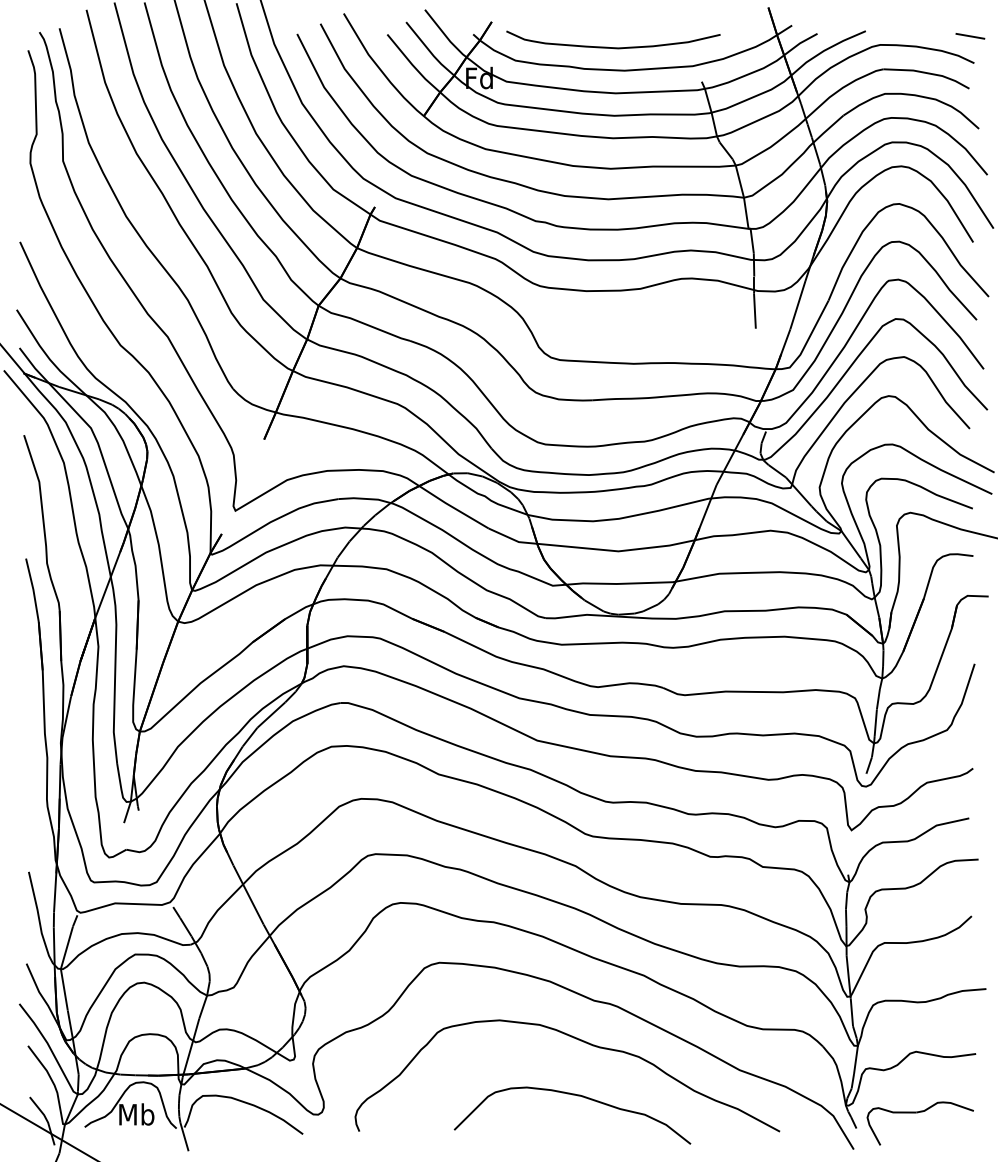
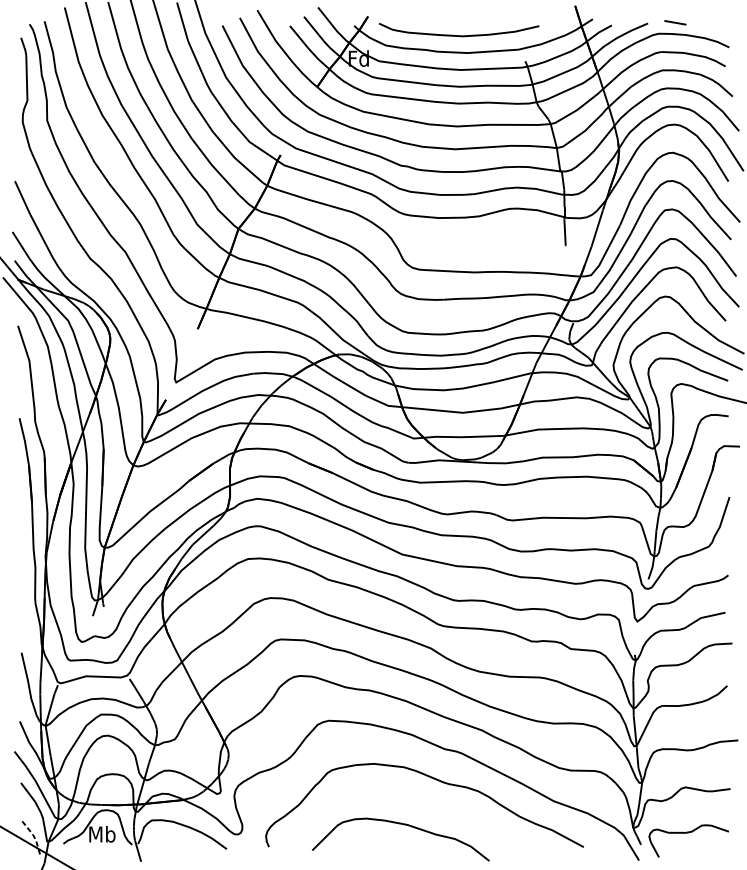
line: (970, 36) -> (675, 22), moved
curve: (577, 1096) -> (404, 825), moved
line: (46, 1119) -> (34, 838), solid -> dashed

